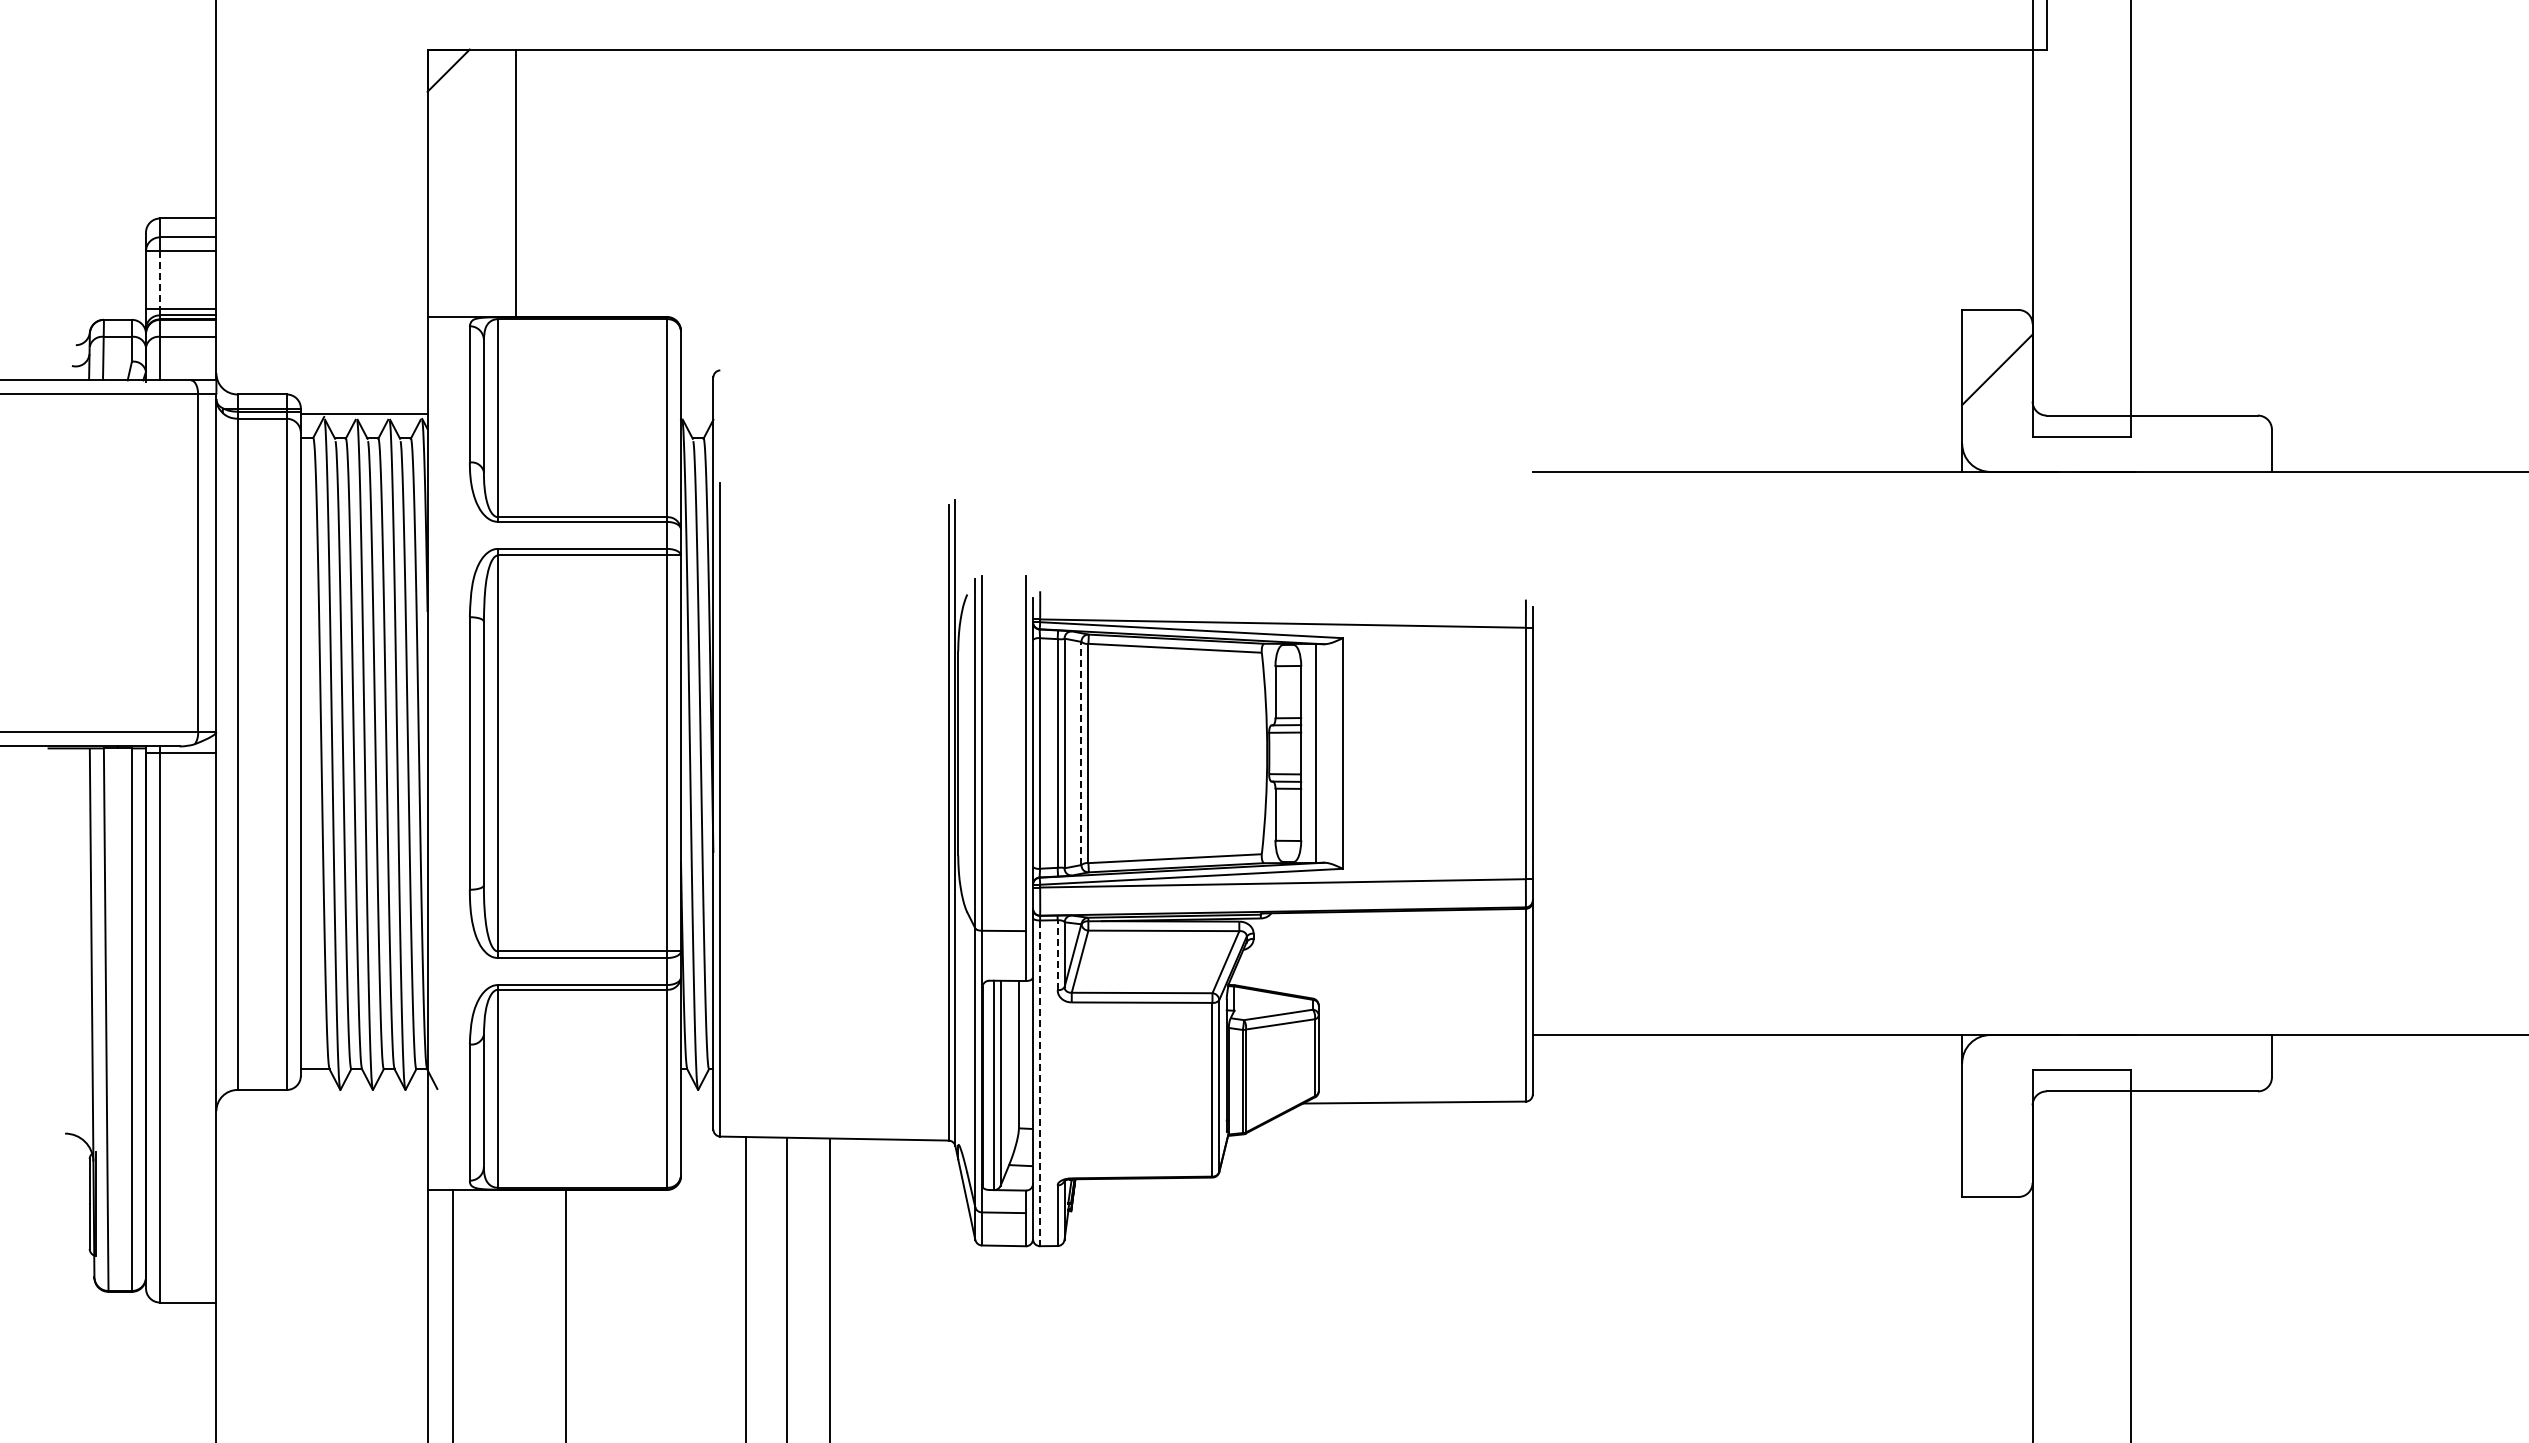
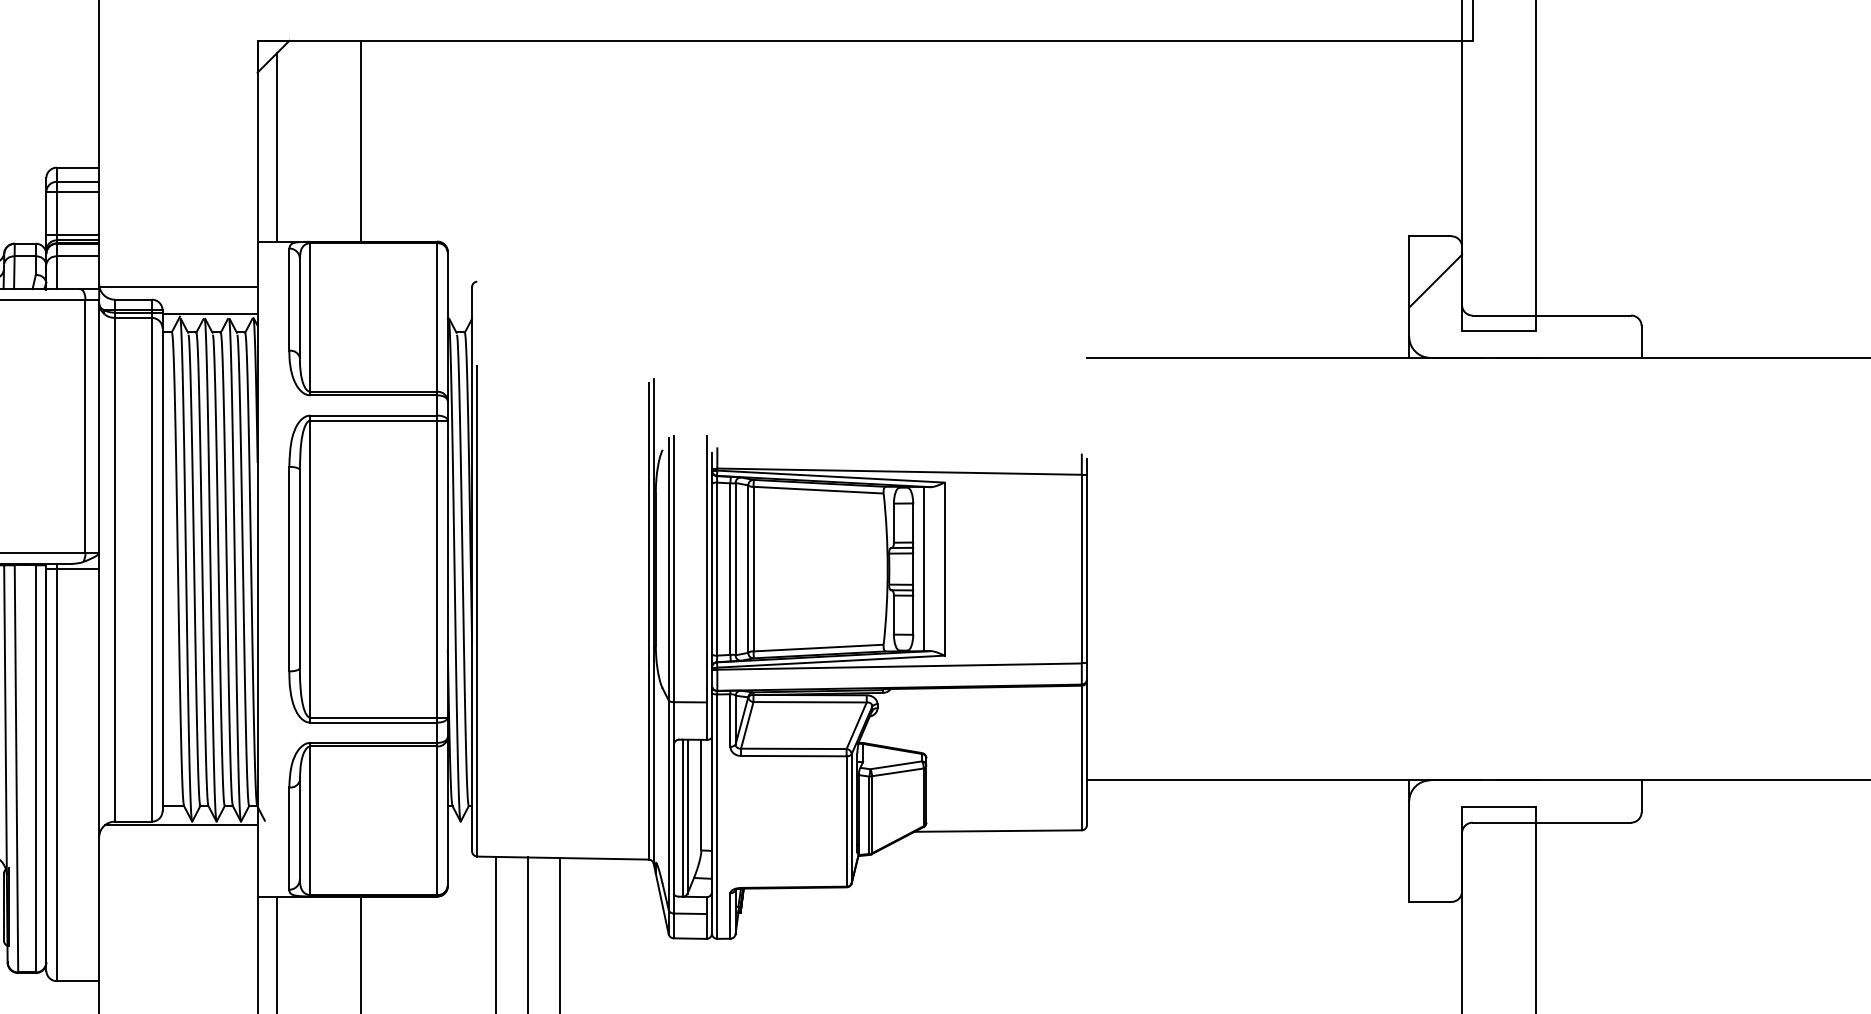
line: (515, 183) -> (361, 141), moved
line: (453, 191) -> (277, 147), added
line: (160, 279) -> (57, 213), dashed -> solid
line: (321, 376) -> (178, 286), added
line: (1081, 753) -> (748, 569), dashed -> solid
line: (1057, 955) -> (730, 720), dashed -> solid
line: (1040, 1083) -> (717, 816), dashed -> solid
line: (325, 1094) -> (181, 825), added

